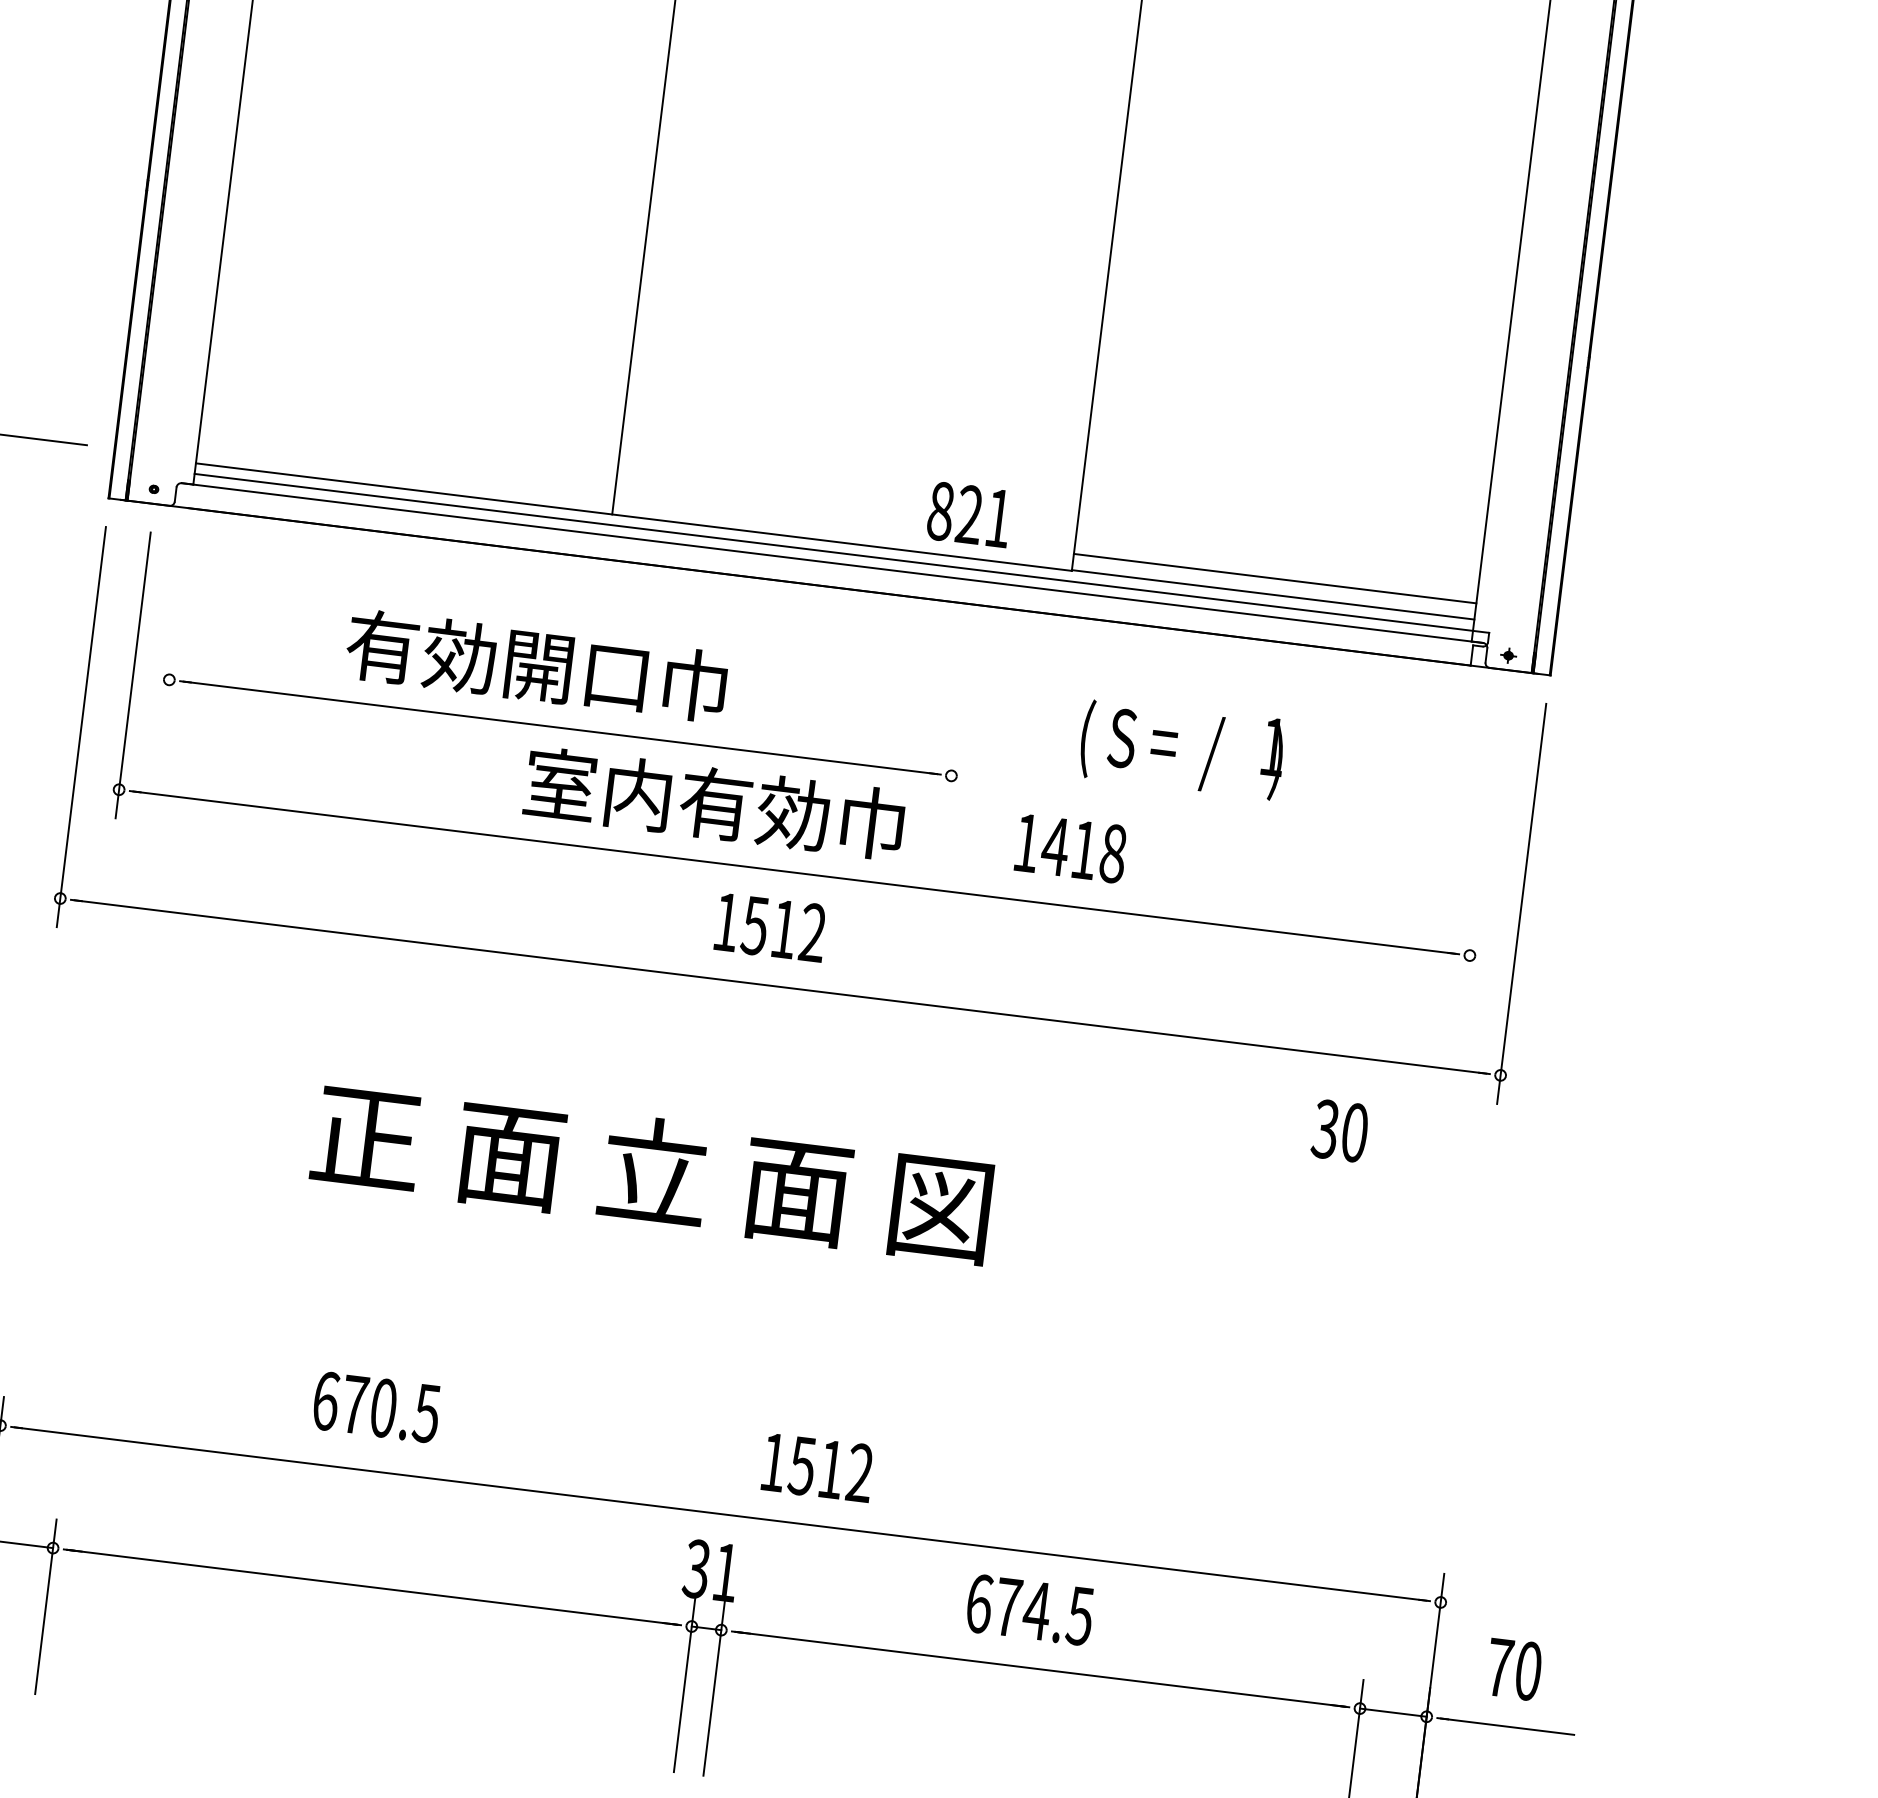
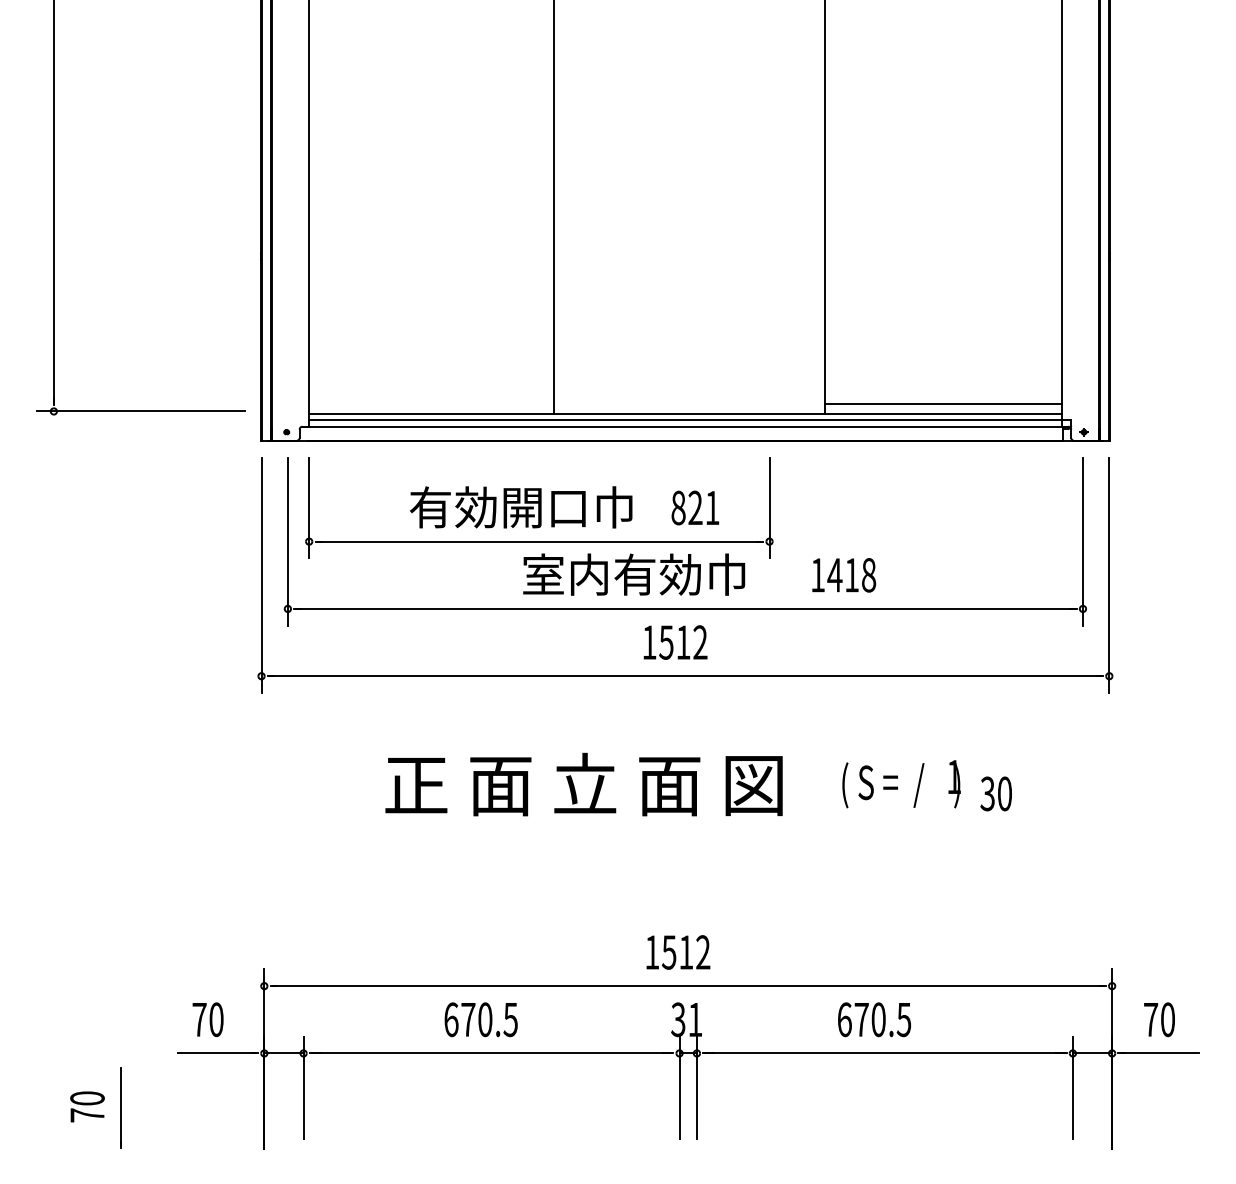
text: (969, 514) -> (695, 507), moved
line: (177, 621) -> (309, 507), added
line: (958, 717) -> (769, 507), added
text: (1182, 748) -> (901, 784), moved
line: (1483, 840) -> (1082, 541), added
text: (1338, 1130) -> (995, 793), moved
text: (651, 1171) -> (583, 784), moved
text: (375, 1406) -> (480, 1019), moved
text: (818, 1467) -> (678, 952), moved
text: (1036, 1610) -> (878, 1019), 674.5 -> 670.5

